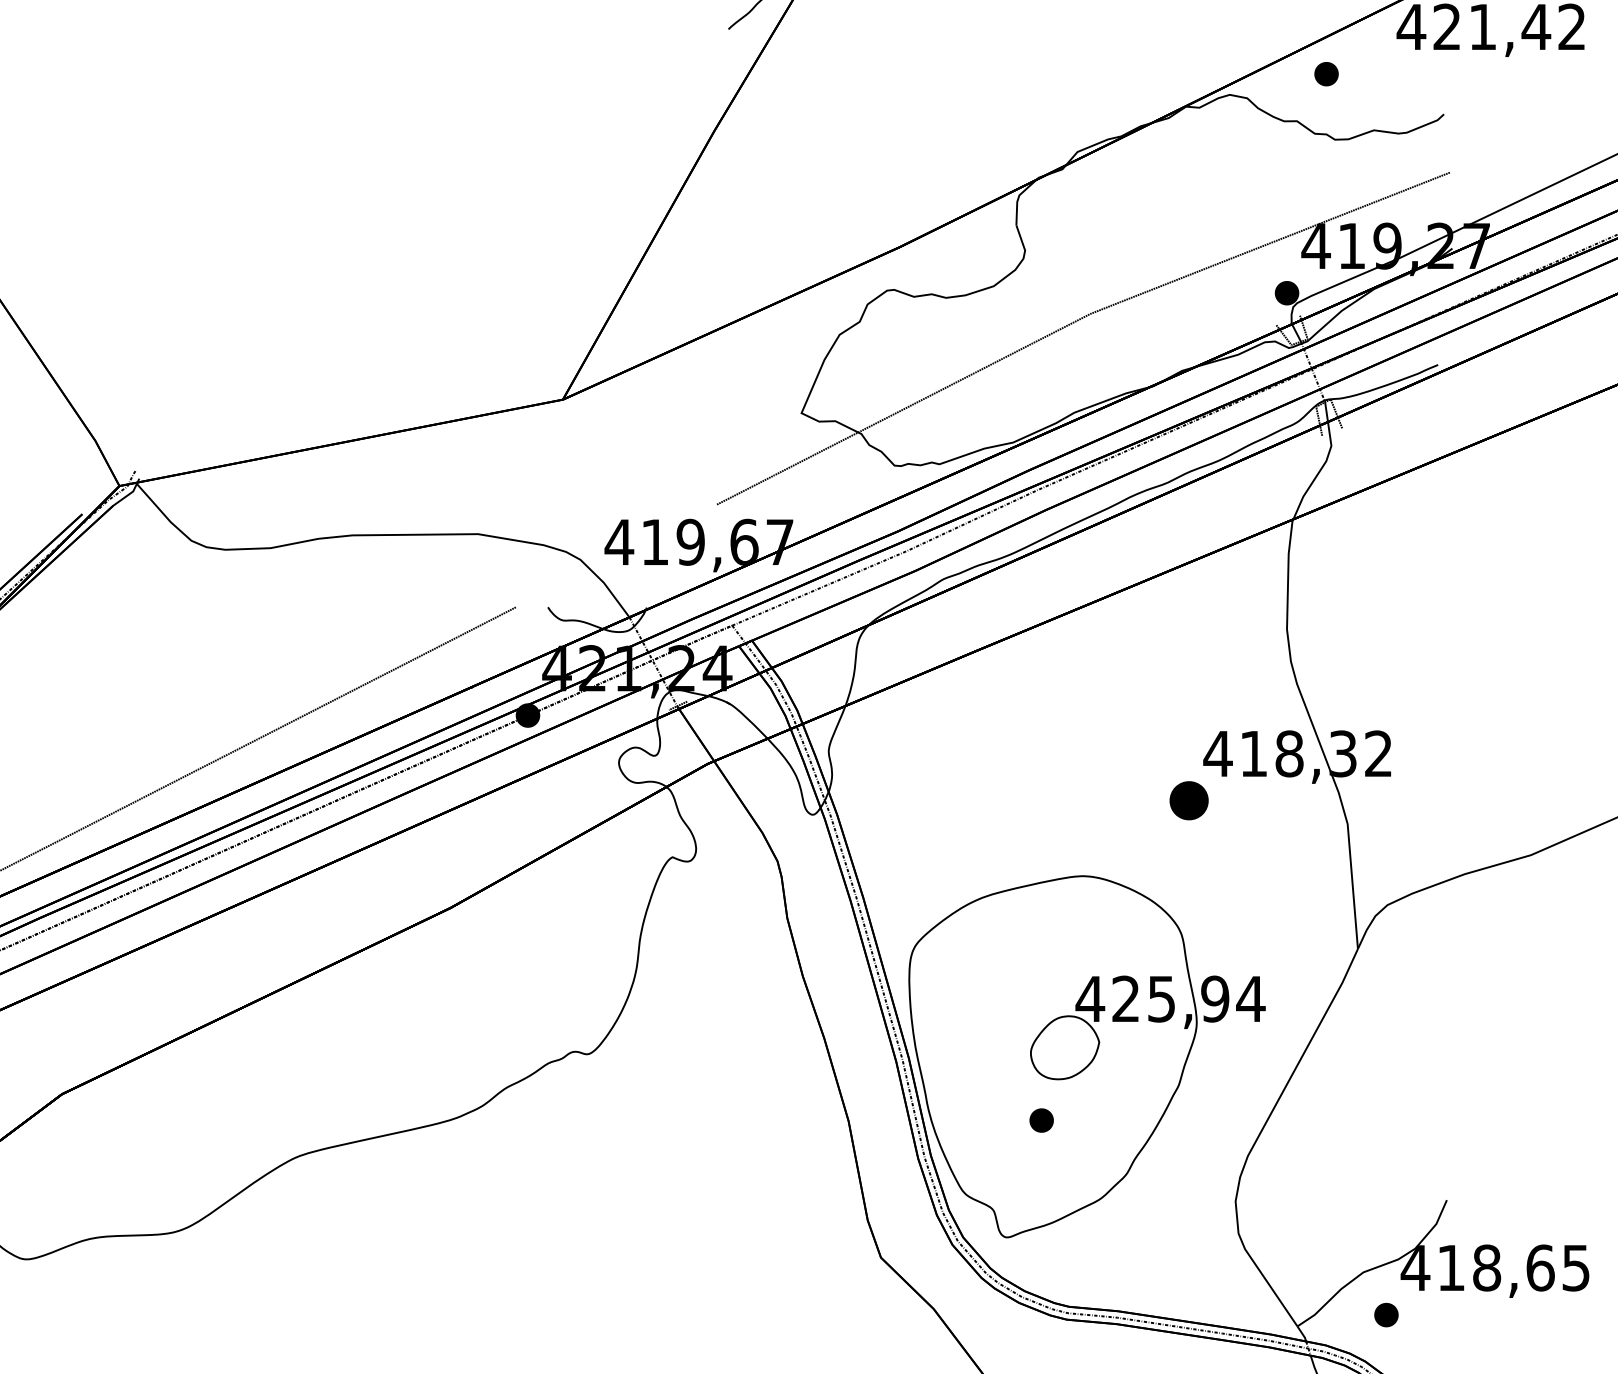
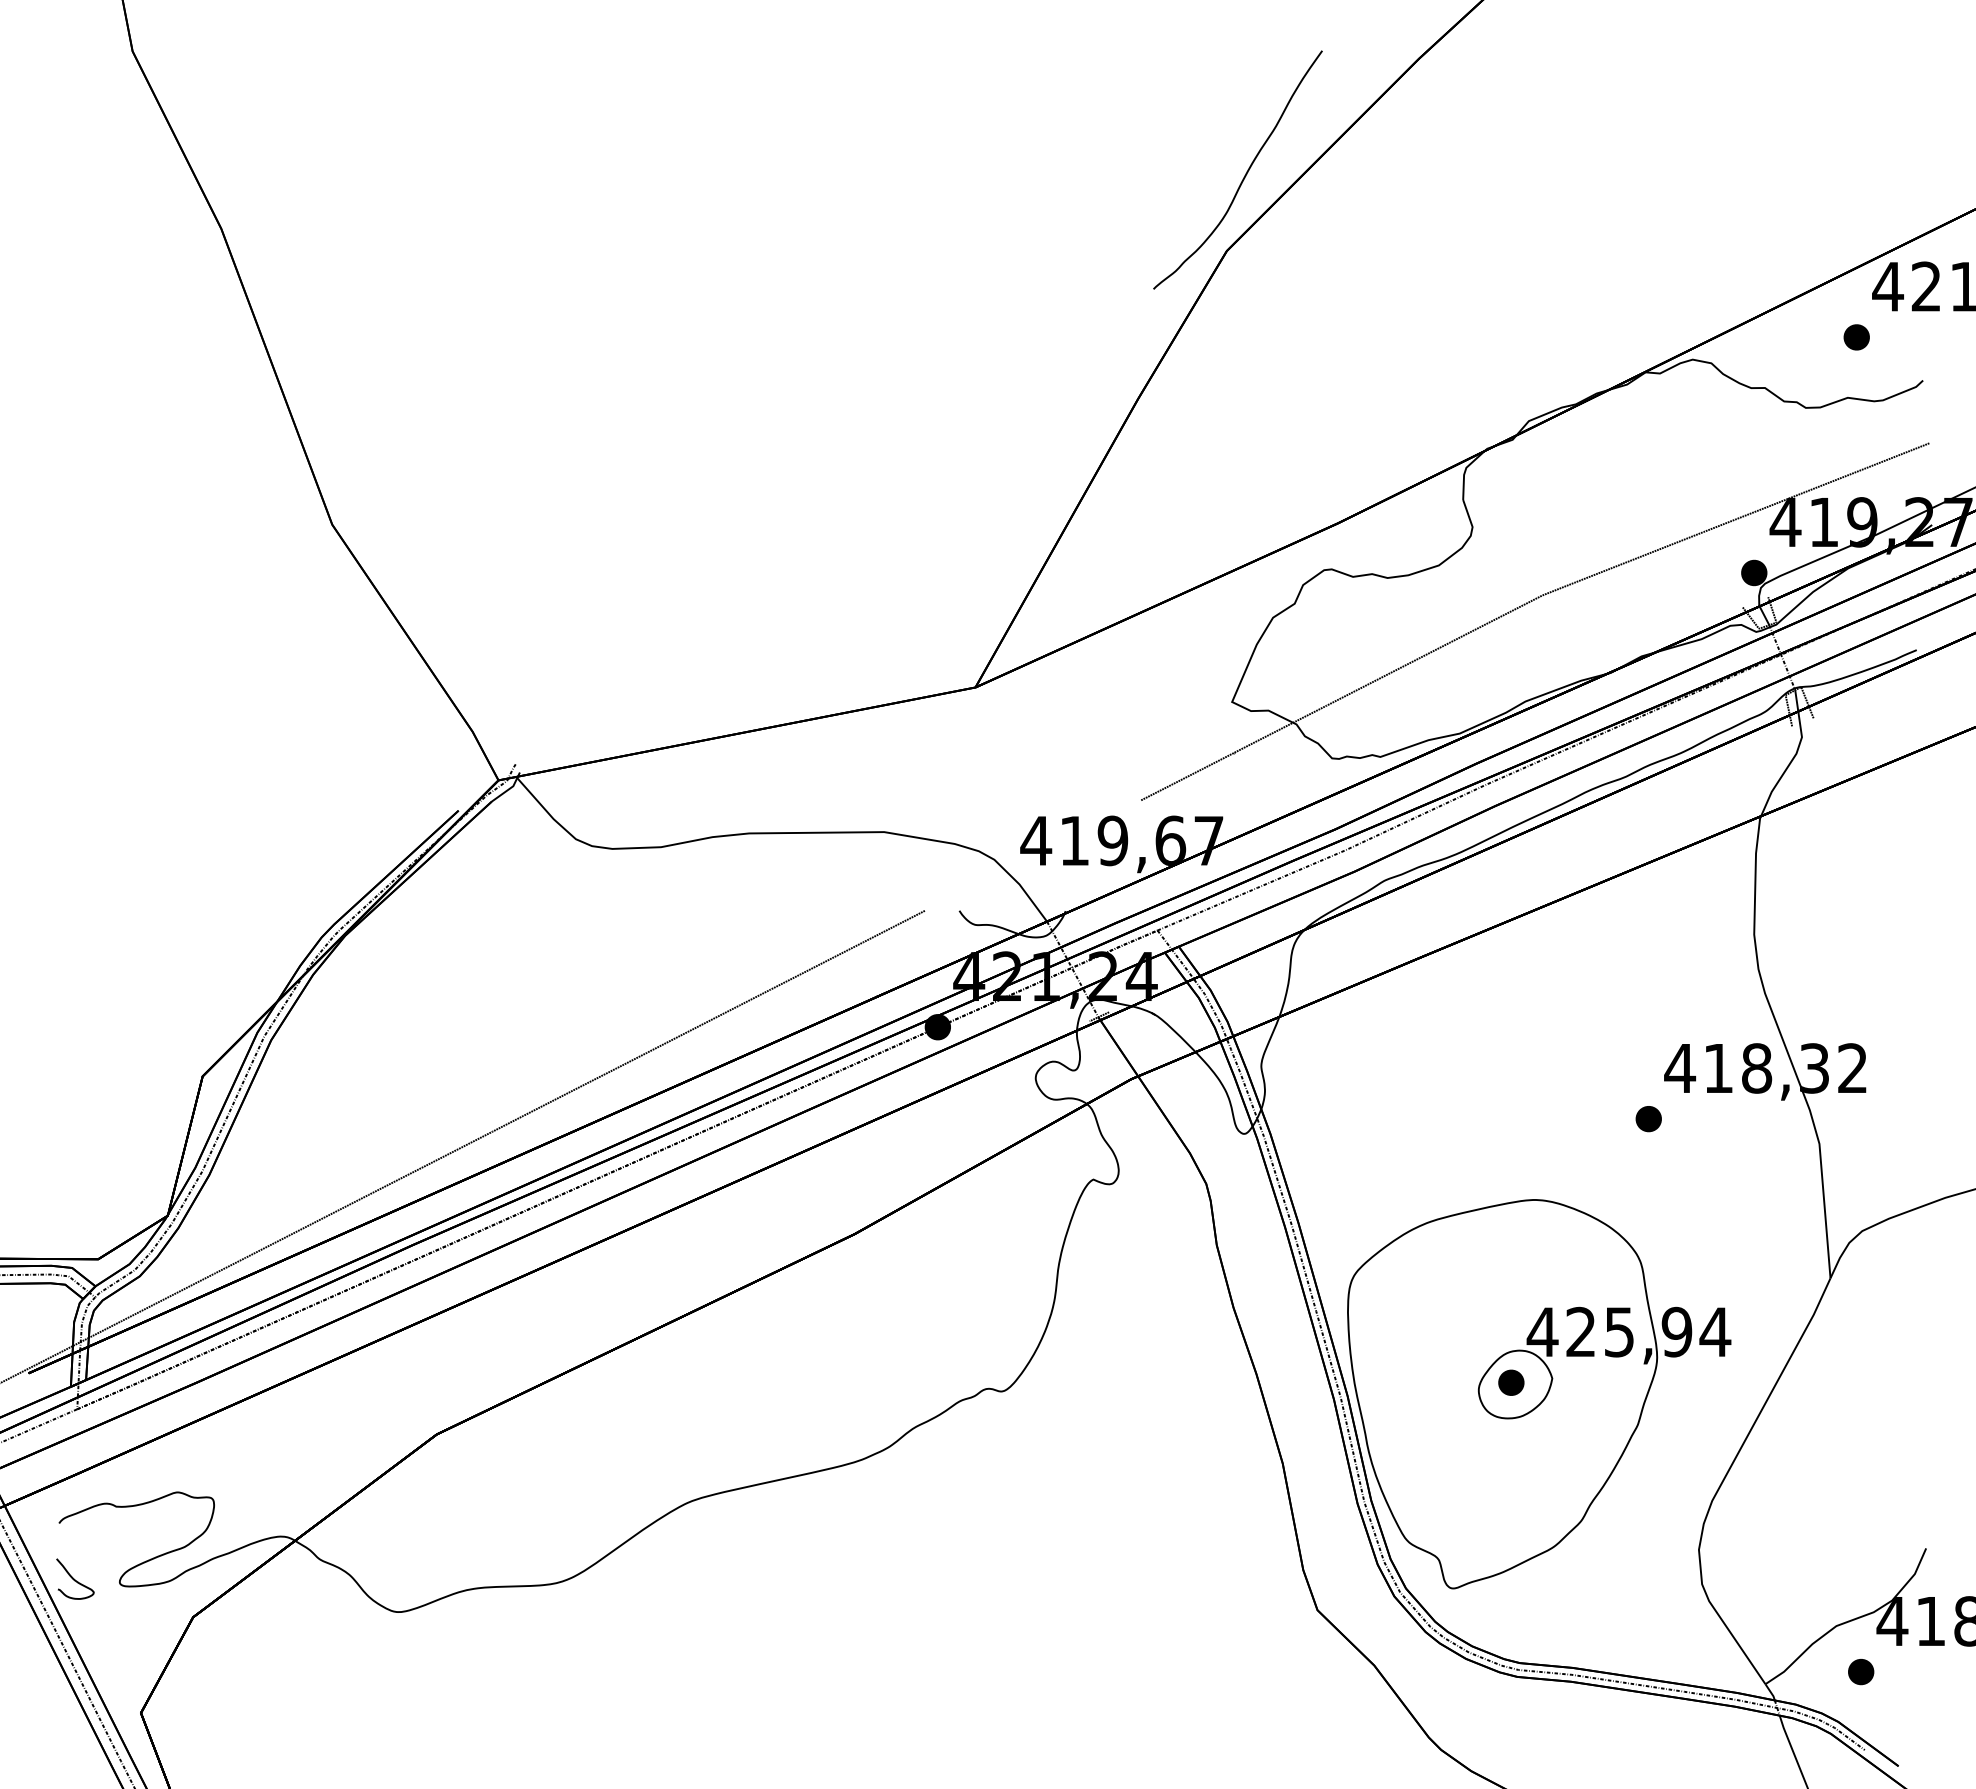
part: (1326, 74) -> (1856, 337), moved
part: (1188, 801) -> (1648, 1119), size x0.62
part: (1041, 1120) -> (1511, 1382), moved

